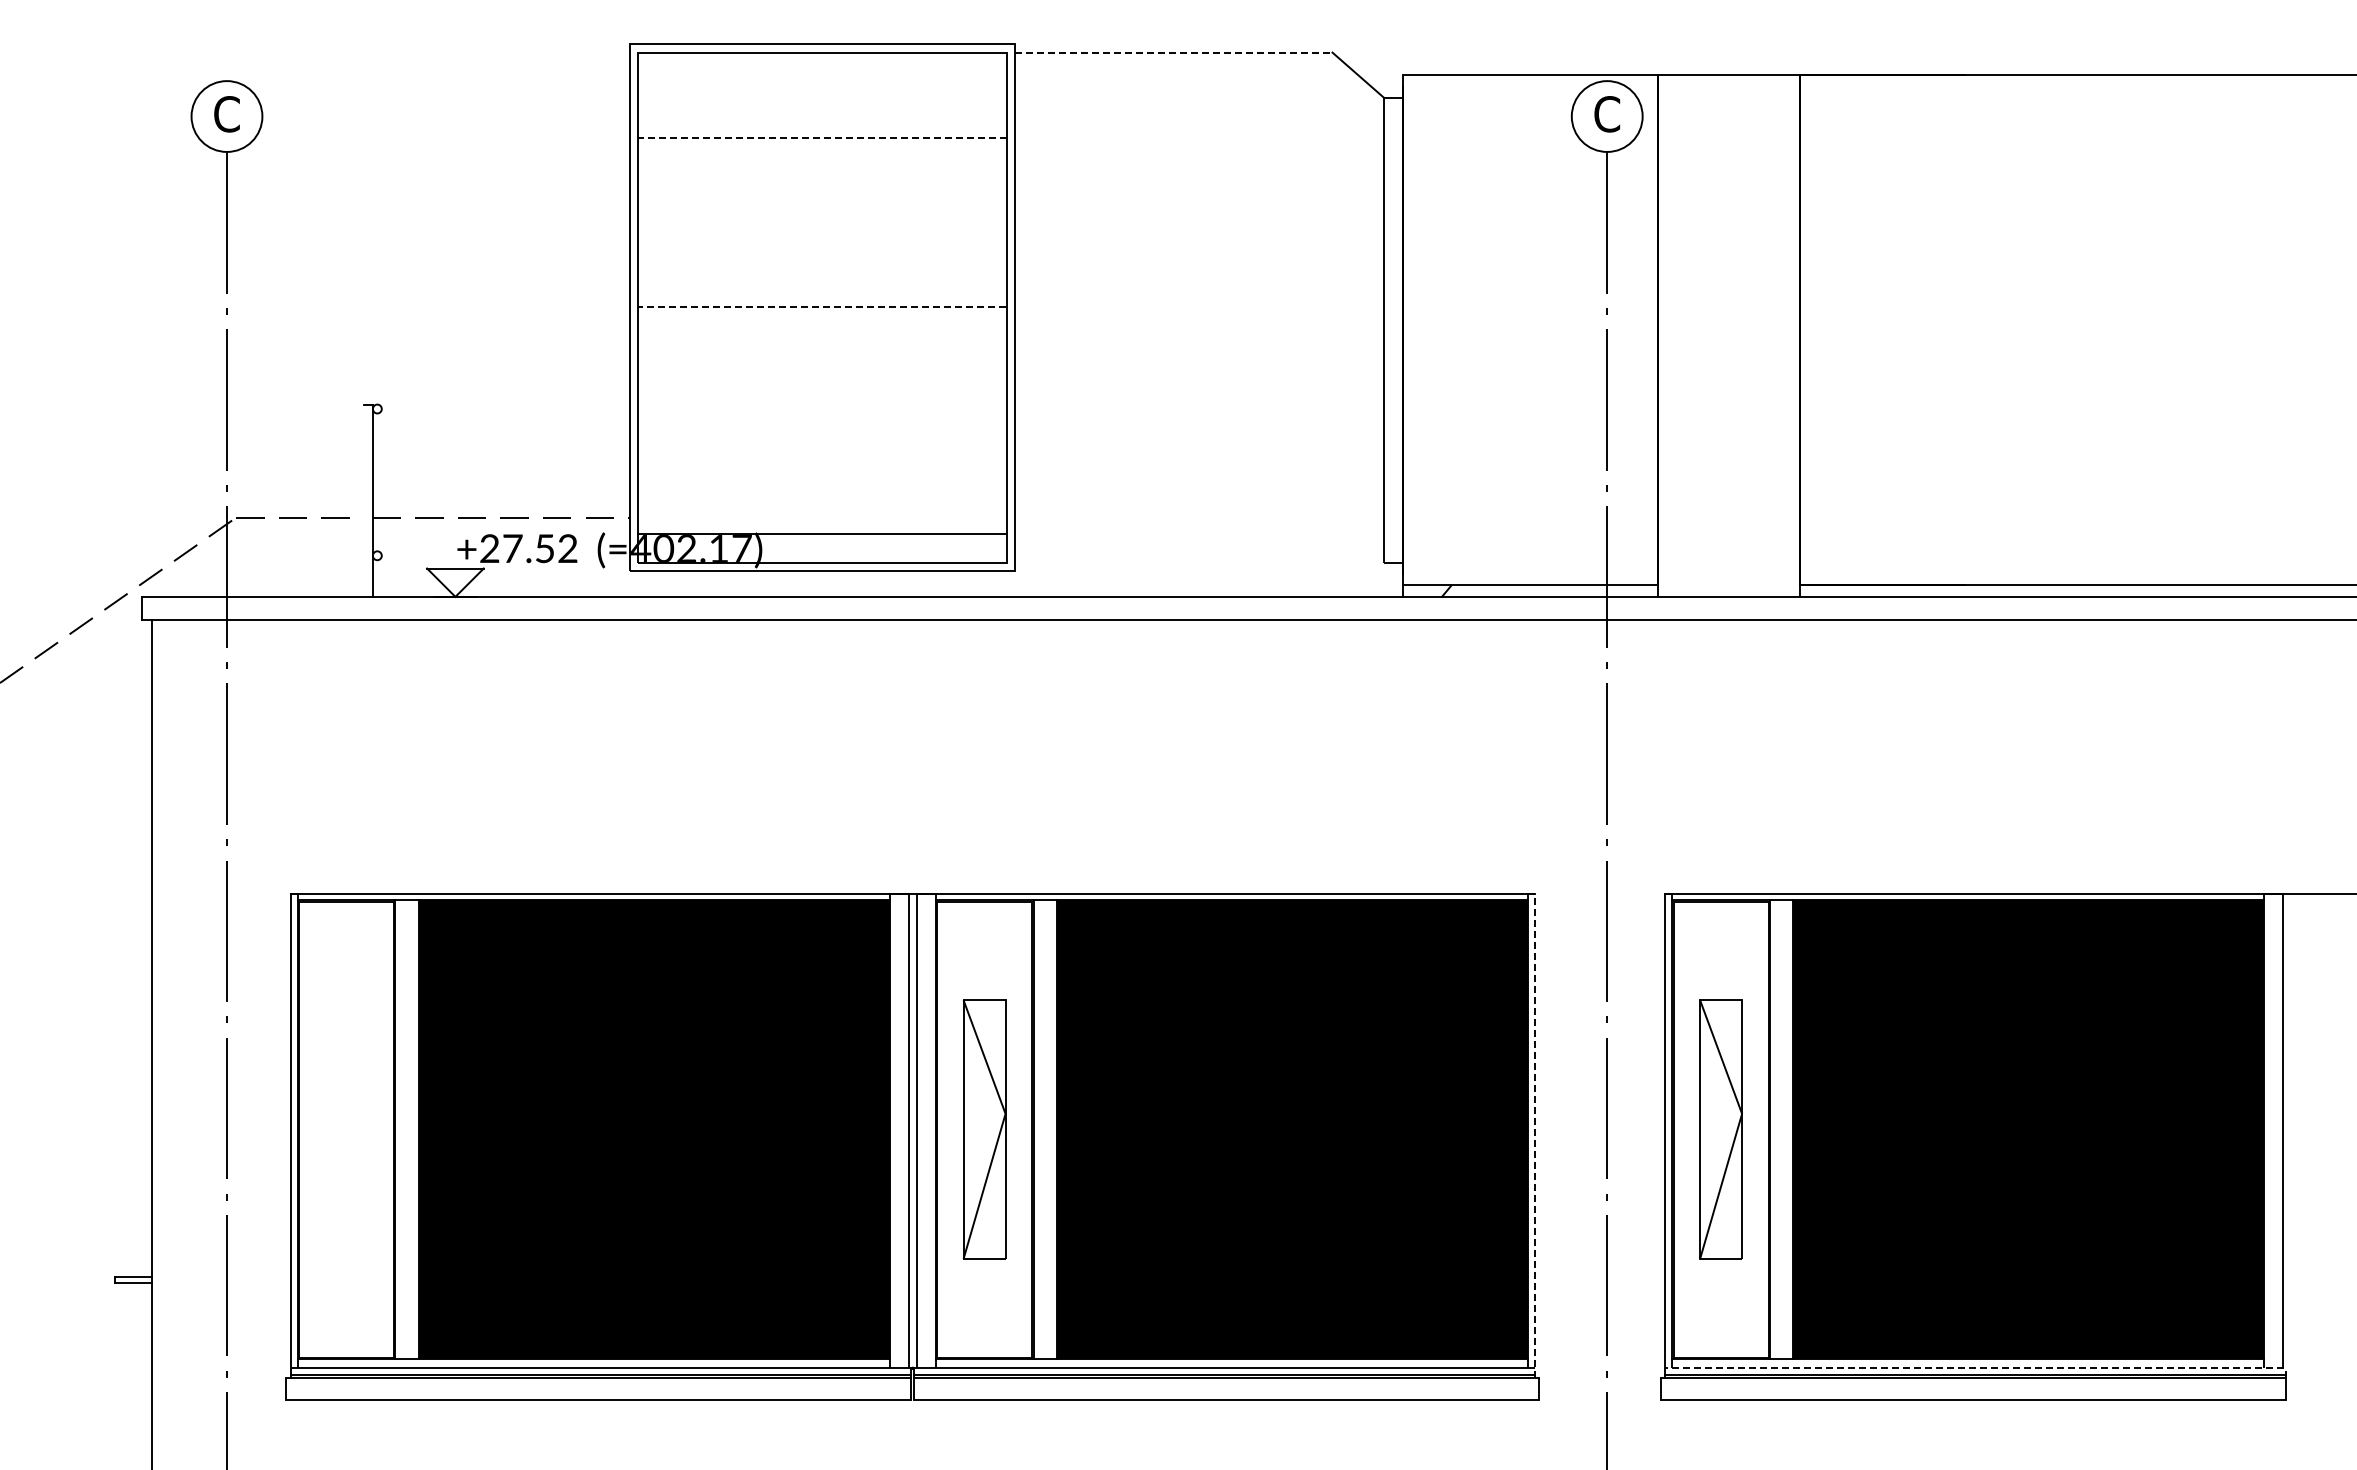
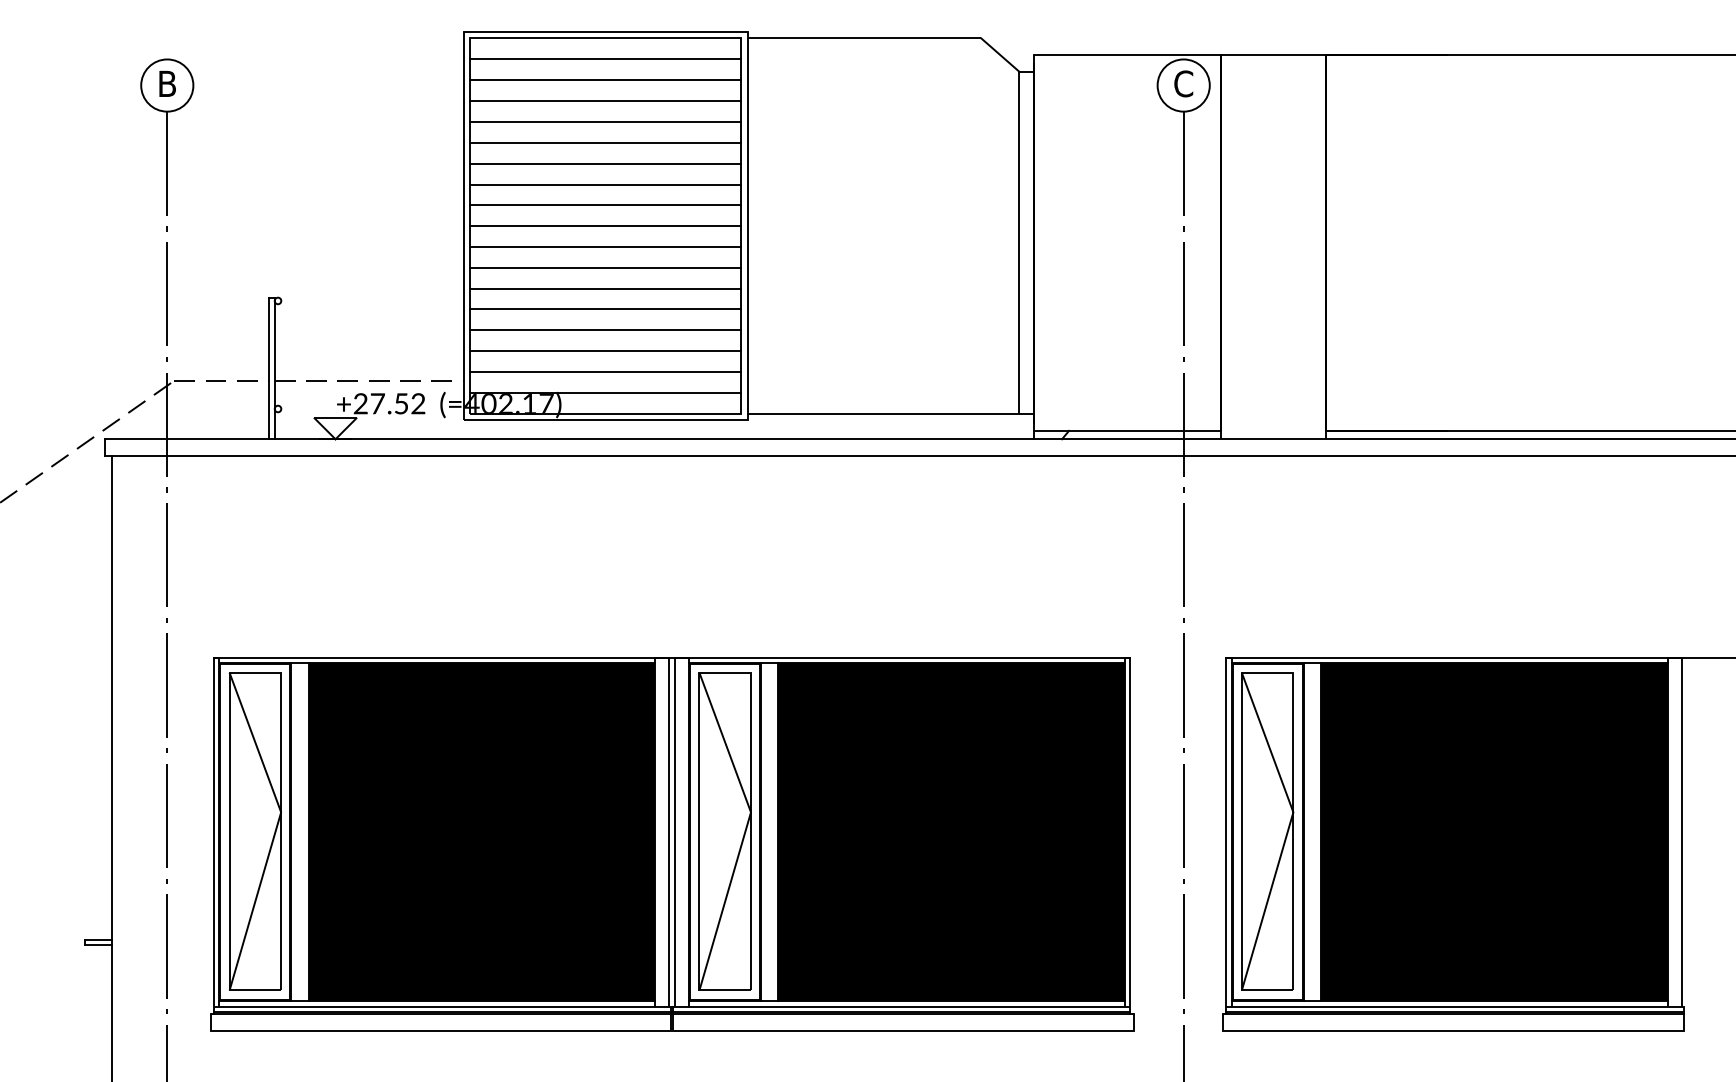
line: (1173, 52) -> (864, 38), dashed -> solid
line: (822, 80) -> (605, 59), added
line: (822, 109) -> (605, 80), added
text: (226, 114) -> (166, 84), C -> B
line: (821, 137) -> (605, 101), dashed -> solid
line: (822, 165) -> (605, 121), added
line: (822, 194) -> (605, 142), added
line: (822, 222) -> (605, 163), added
line: (822, 251) -> (605, 184), added
line: (822, 279) -> (605, 205), added
line: (821, 307) -> (605, 226), dashed -> solid
line: (821, 335) -> (605, 246), added
line: (821, 363) -> (605, 267), added
line: (821, 392) -> (605, 288), added
line: (821, 420) -> (605, 309), added
line: (821, 448) -> (605, 330), added
line: (821, 477) -> (605, 351), added
line: (364, 500) -> (268, 368), added
line: (821, 505) -> (605, 371), added
line: (1199, 562) -> (883, 413), added
part: (346, 1129) -> (255, 831), added
part: (984, 1129) -> (725, 831), size x1.67
part: (1720, 1129) -> (1267, 831), size x1.67
line: (1534, 1135) -> (1130, 835), dashed -> solid
line: (1981, 1368) -> (1459, 1007), dashed -> solid

